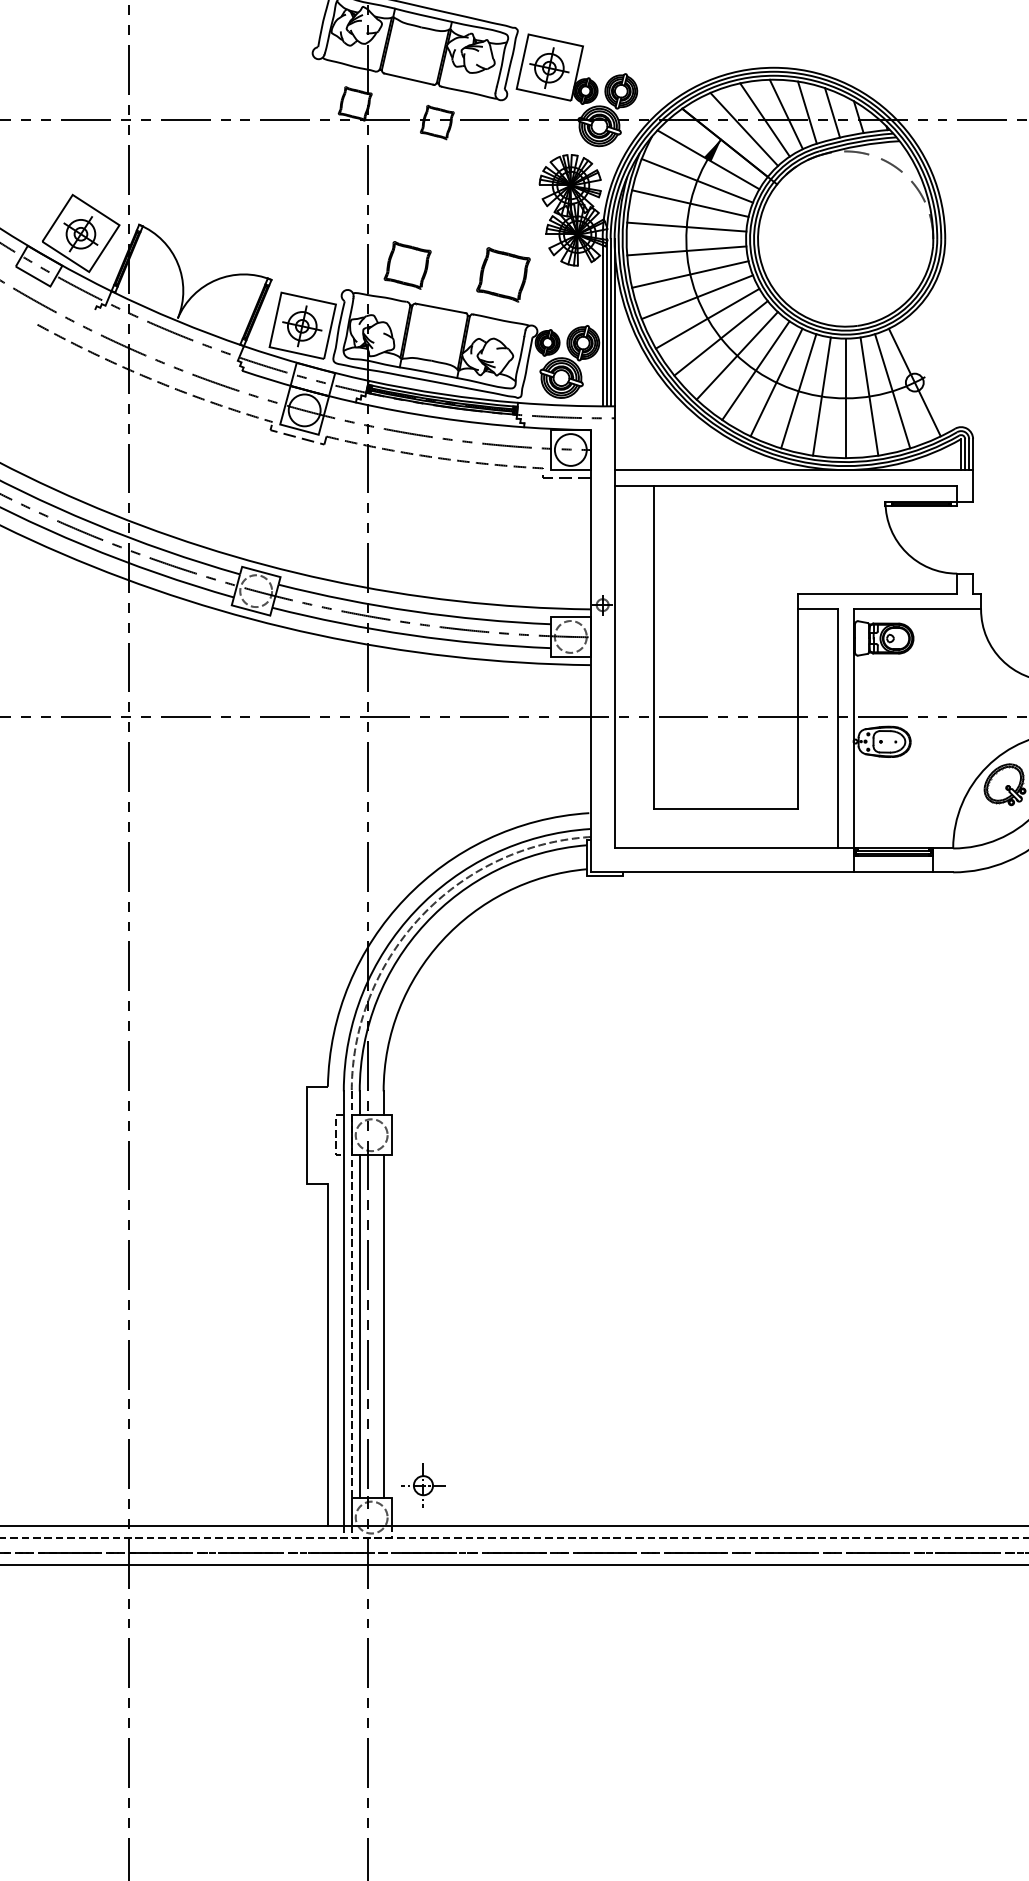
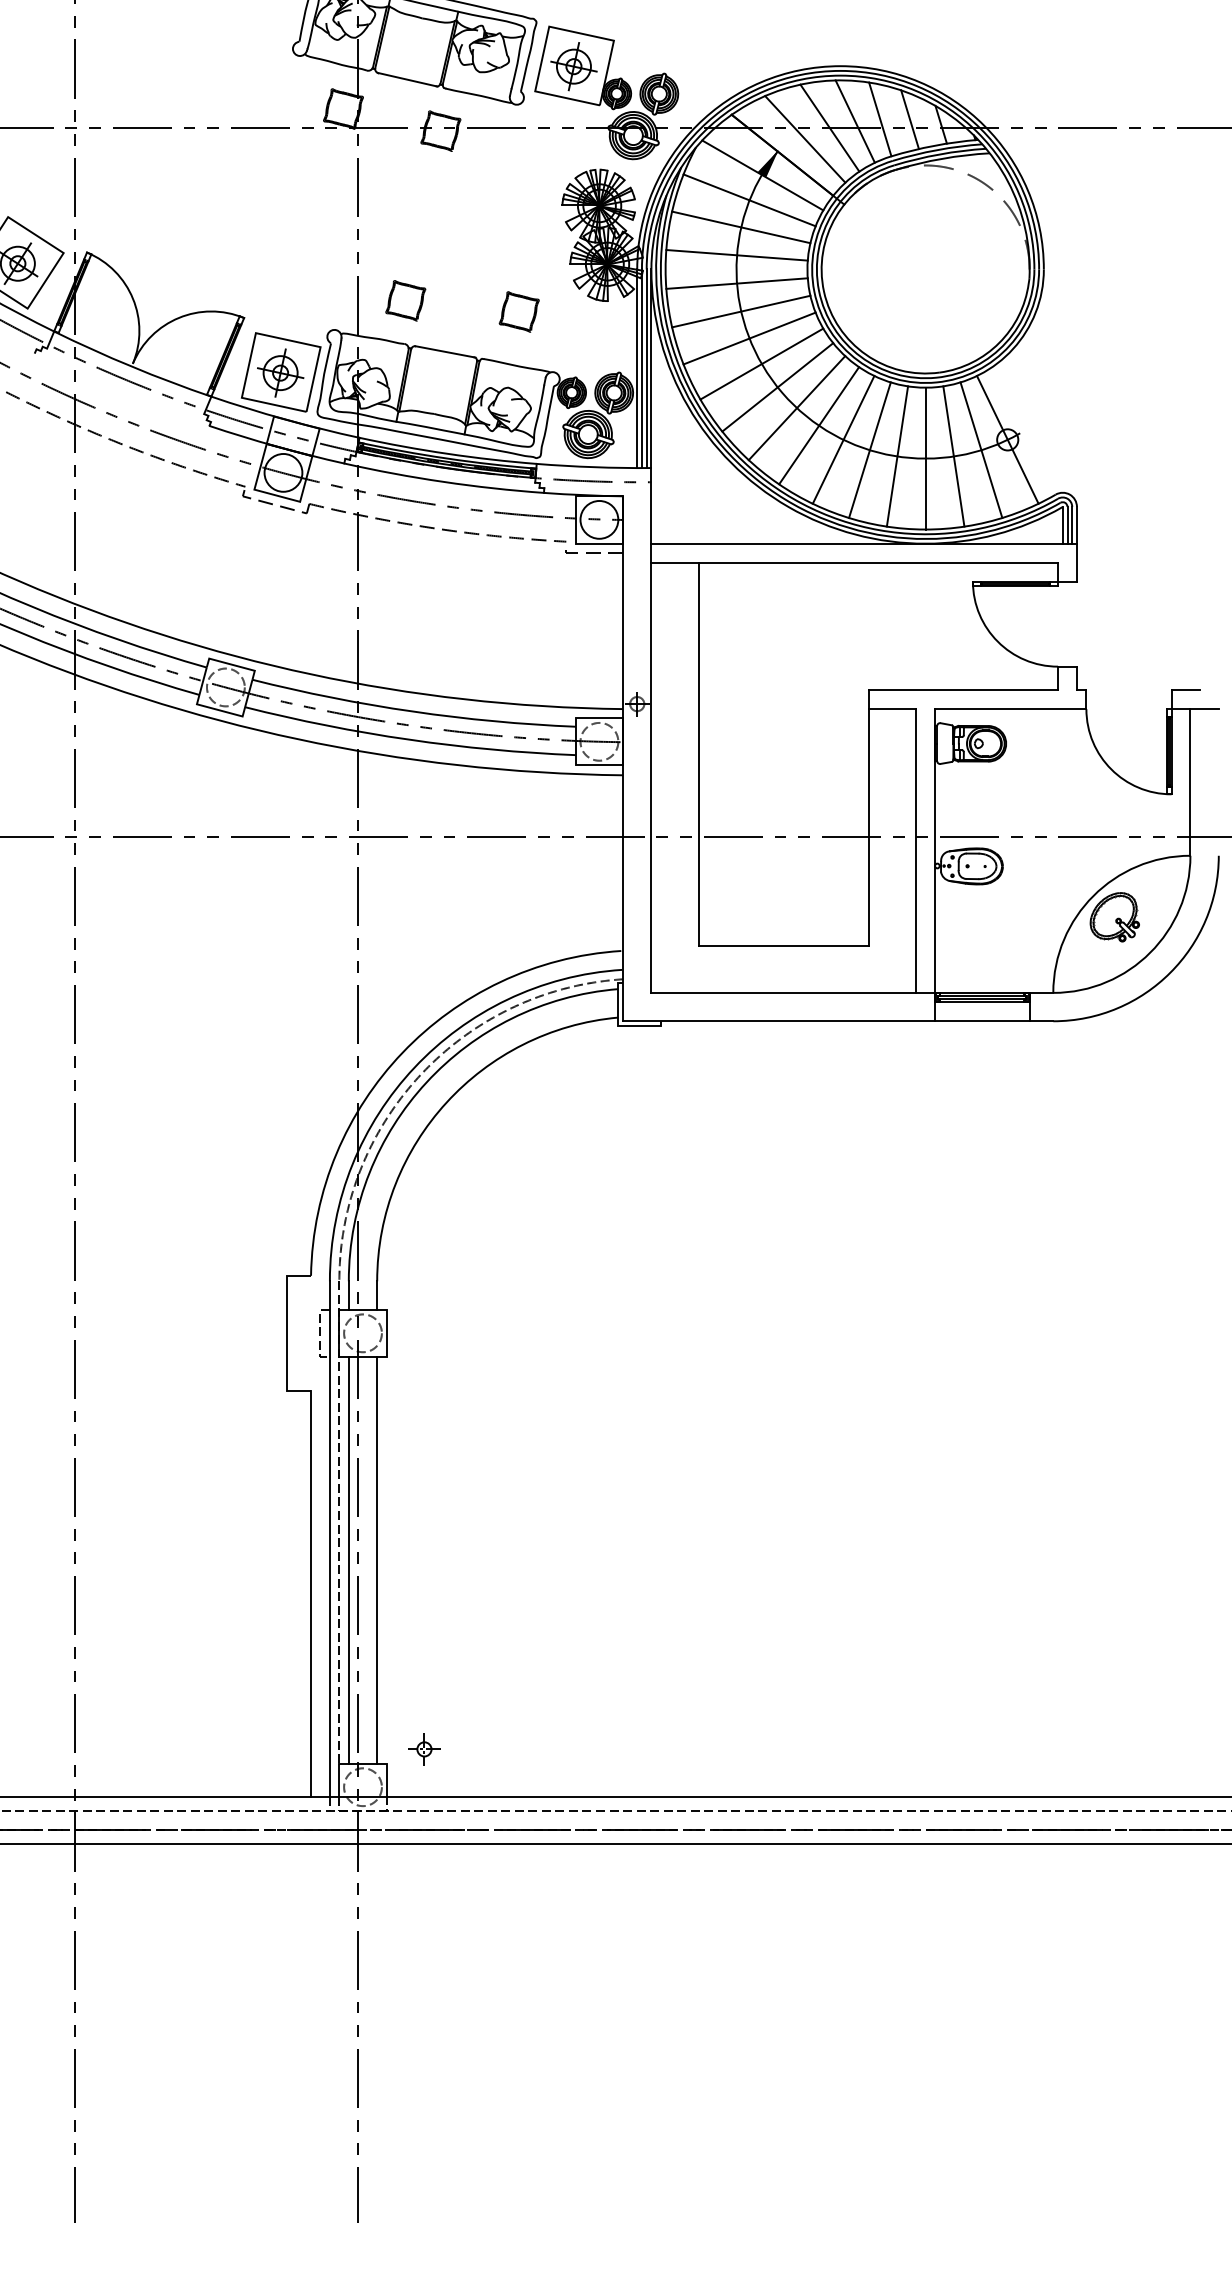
part: (407, 265) -> (405, 300), size x0.71
part: (502, 274) -> (518, 311), size x0.62
part: (423, 1485) -> (424, 1749), size x0.62

